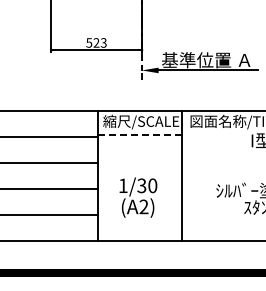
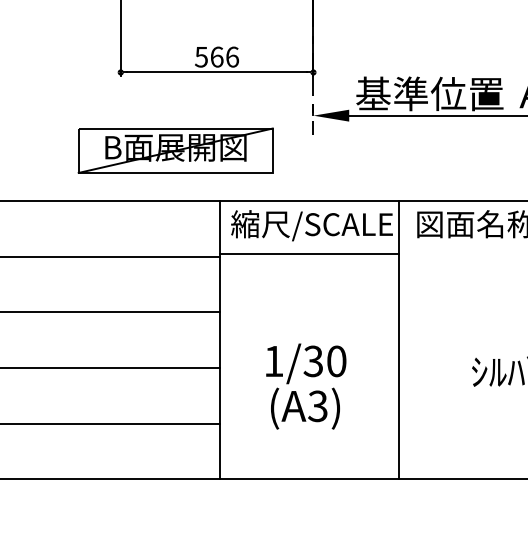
text: (99, 42) -> (223, 56), 523 -> 566
part: (76, 86) -> (174, 149), added
line: (139, 135) -> (308, 254), dashed -> solid
text: (143, 207) -> (316, 407), (A2) -> (A3)

